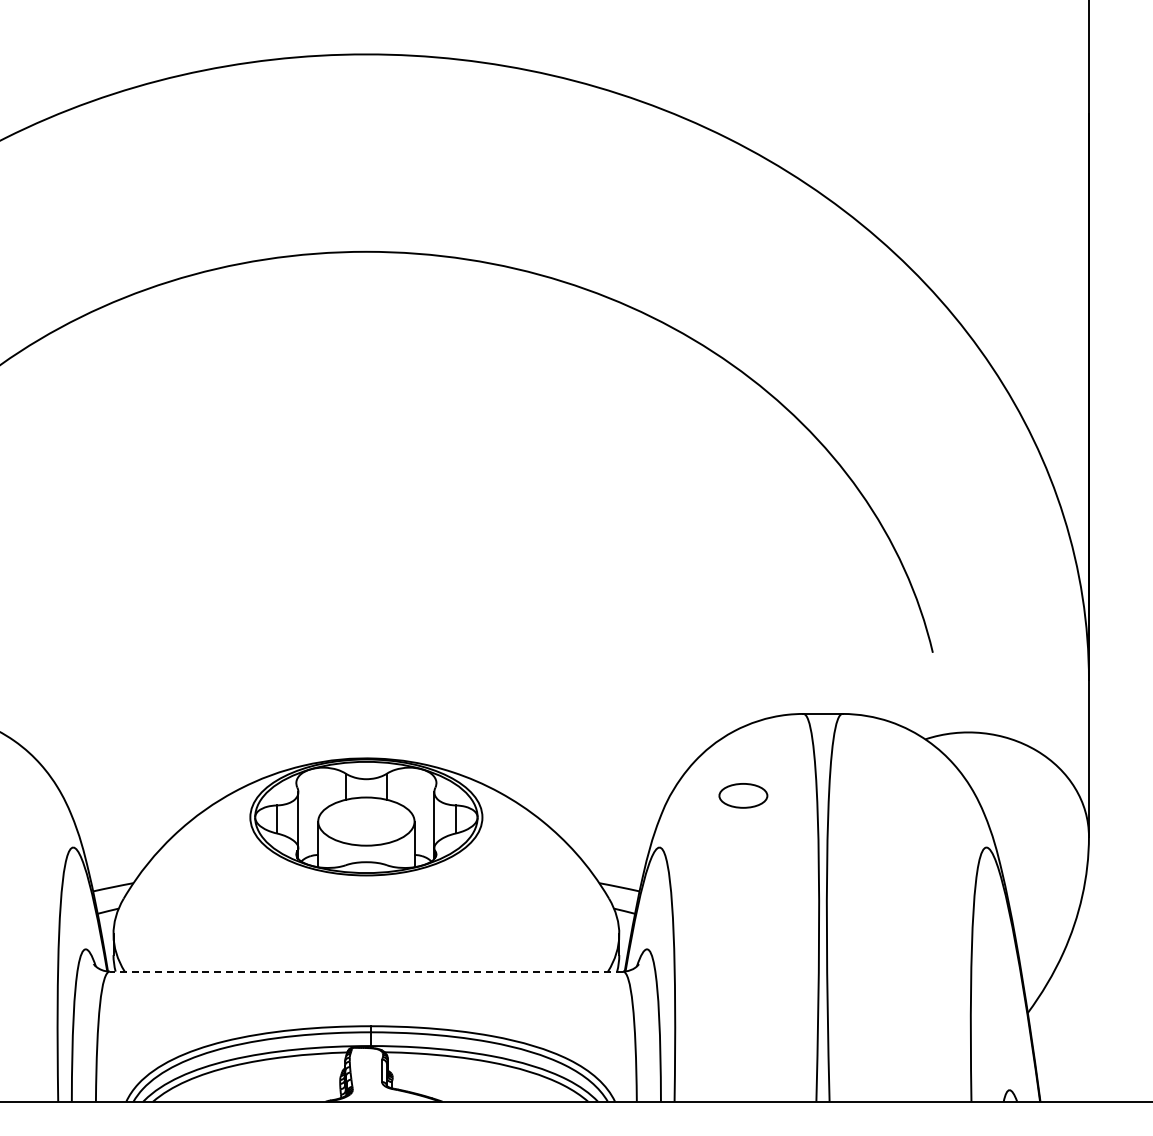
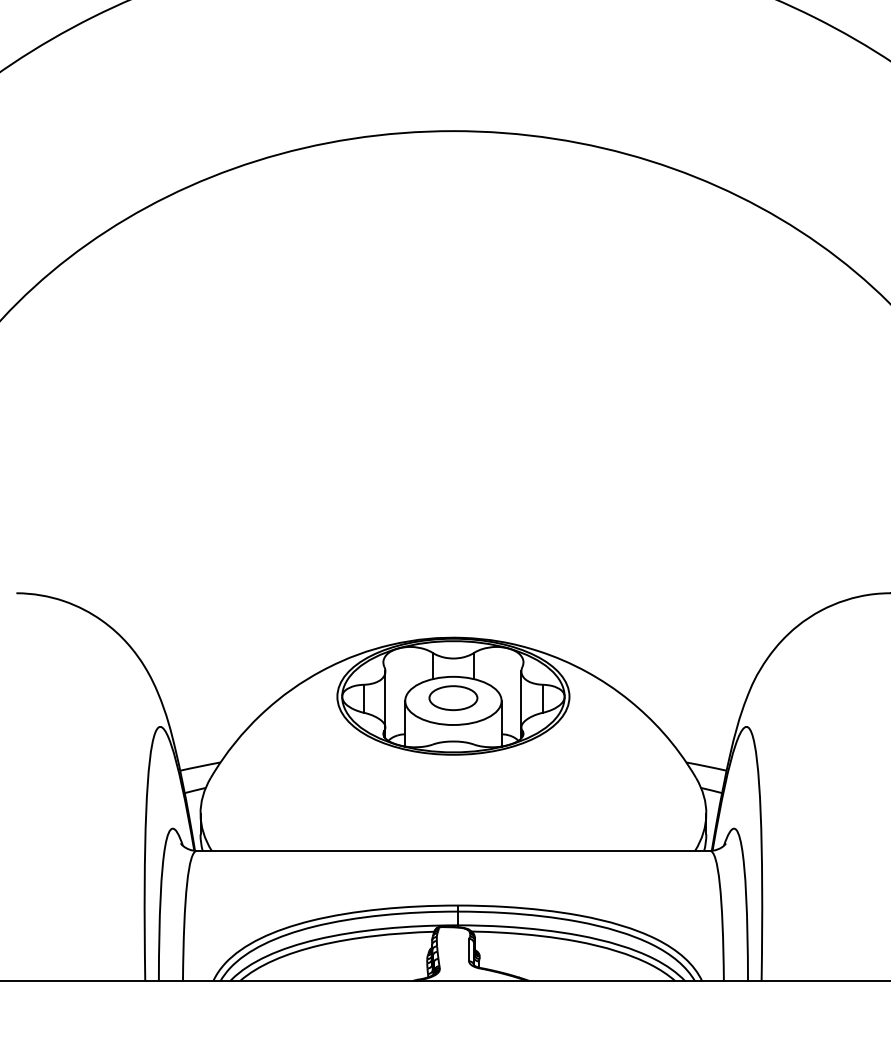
part: (743, 795) -> (453, 697), moved
line: (366, 971) -> (453, 850), dashed -> solid

